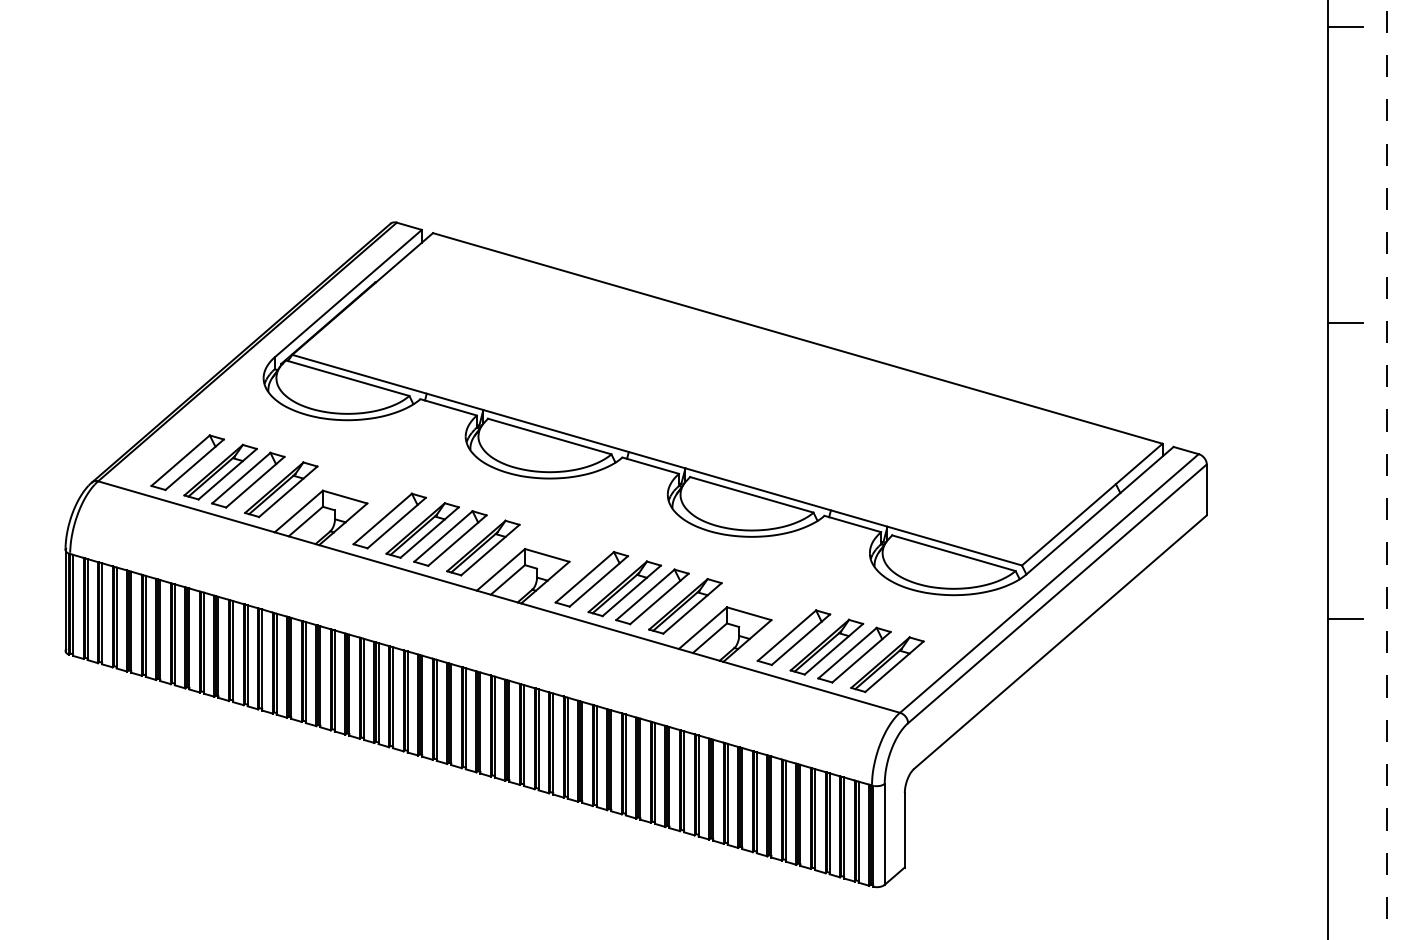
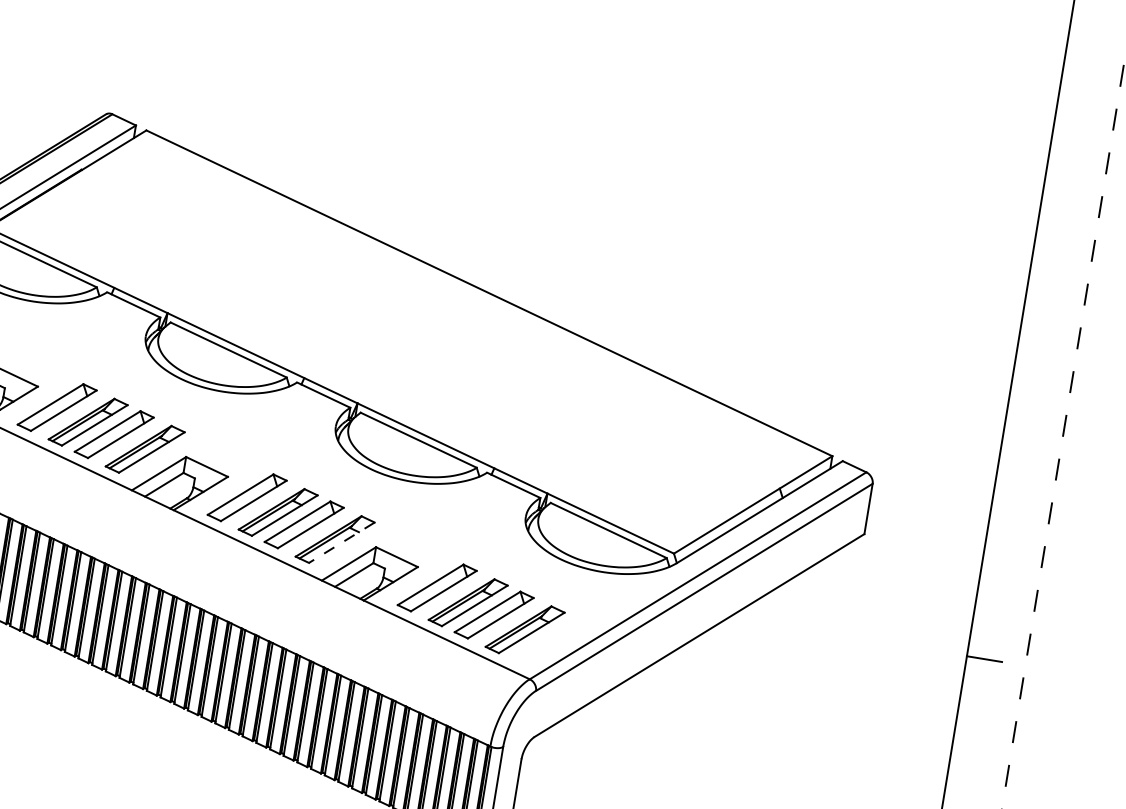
line: (1345, 26) -> (1080, 73), removed
line: (1345, 323) -> (1032, 367), removed
line: (692, 608) -> (341, 542), solid -> dashed

